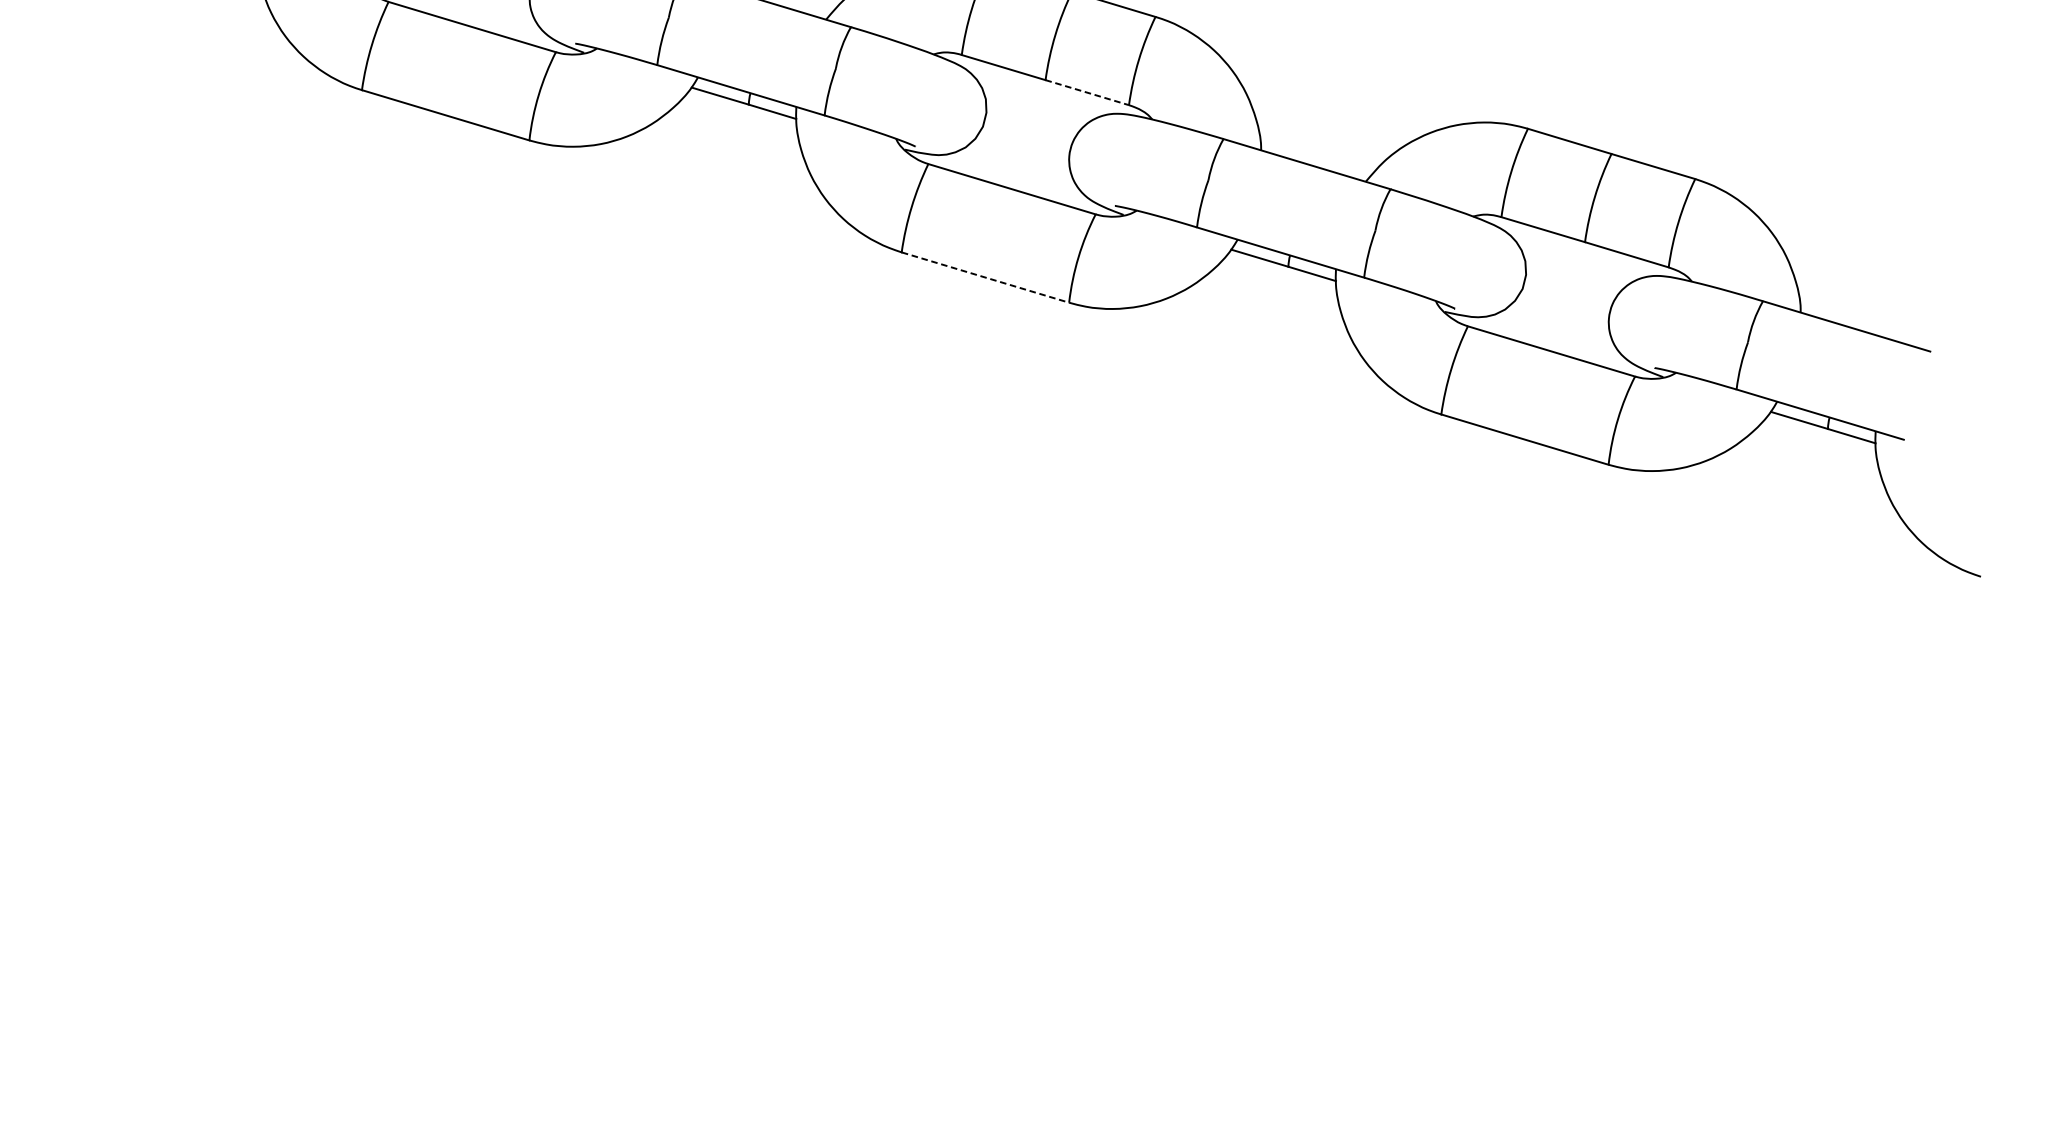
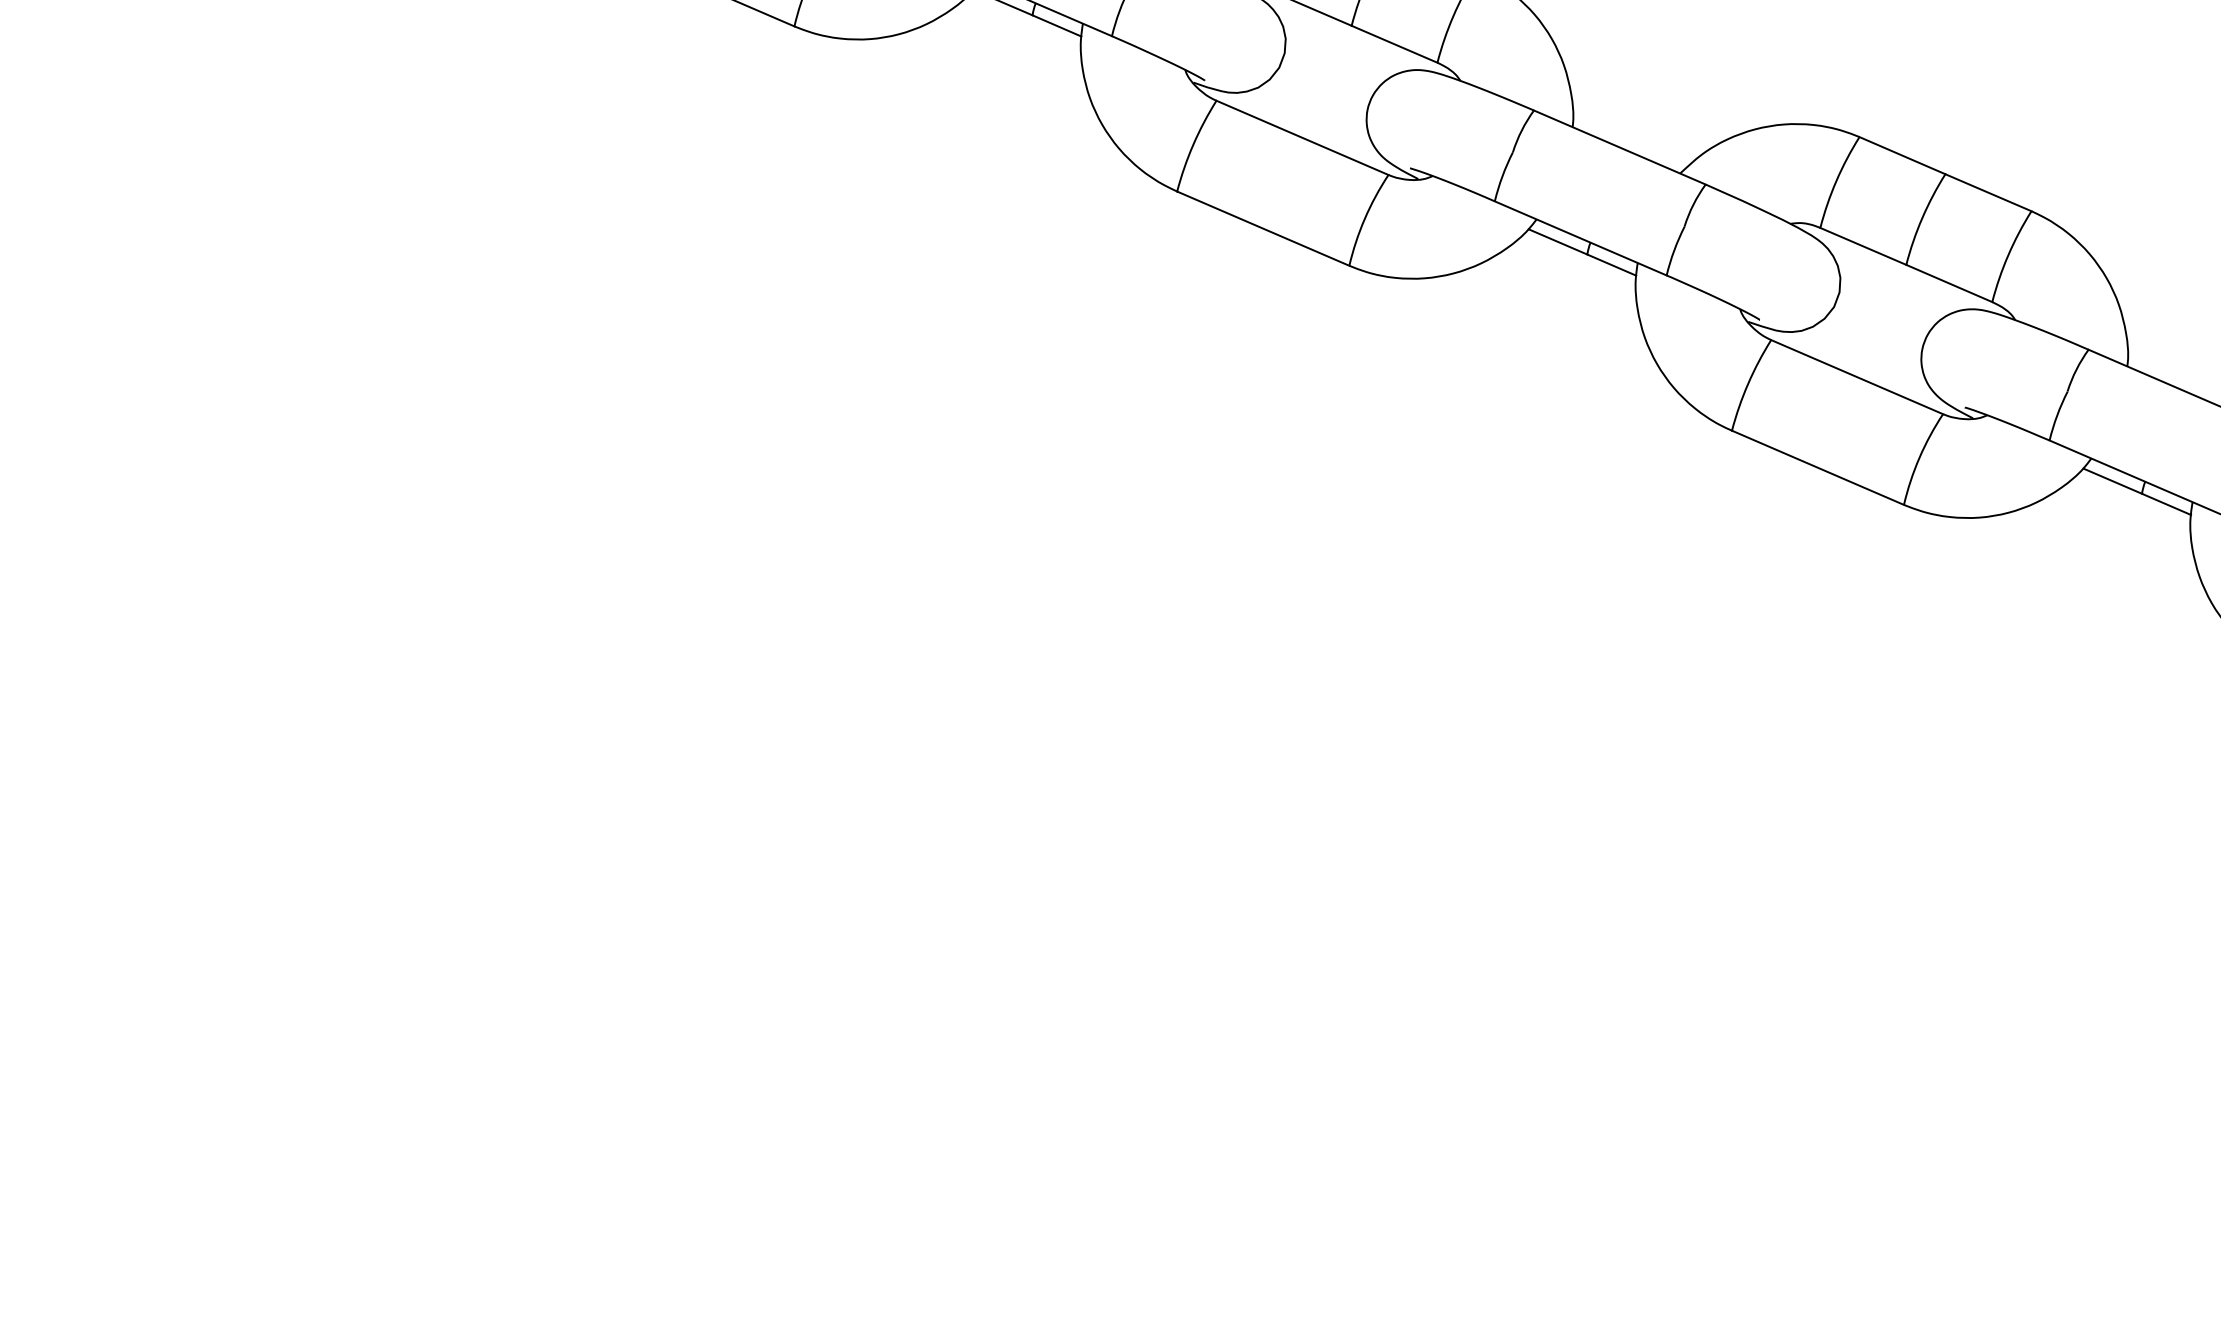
line: (1087, 92) -> (1394, 44), dashed -> solid
line: (985, 277) -> (1263, 228), dashed -> solid

